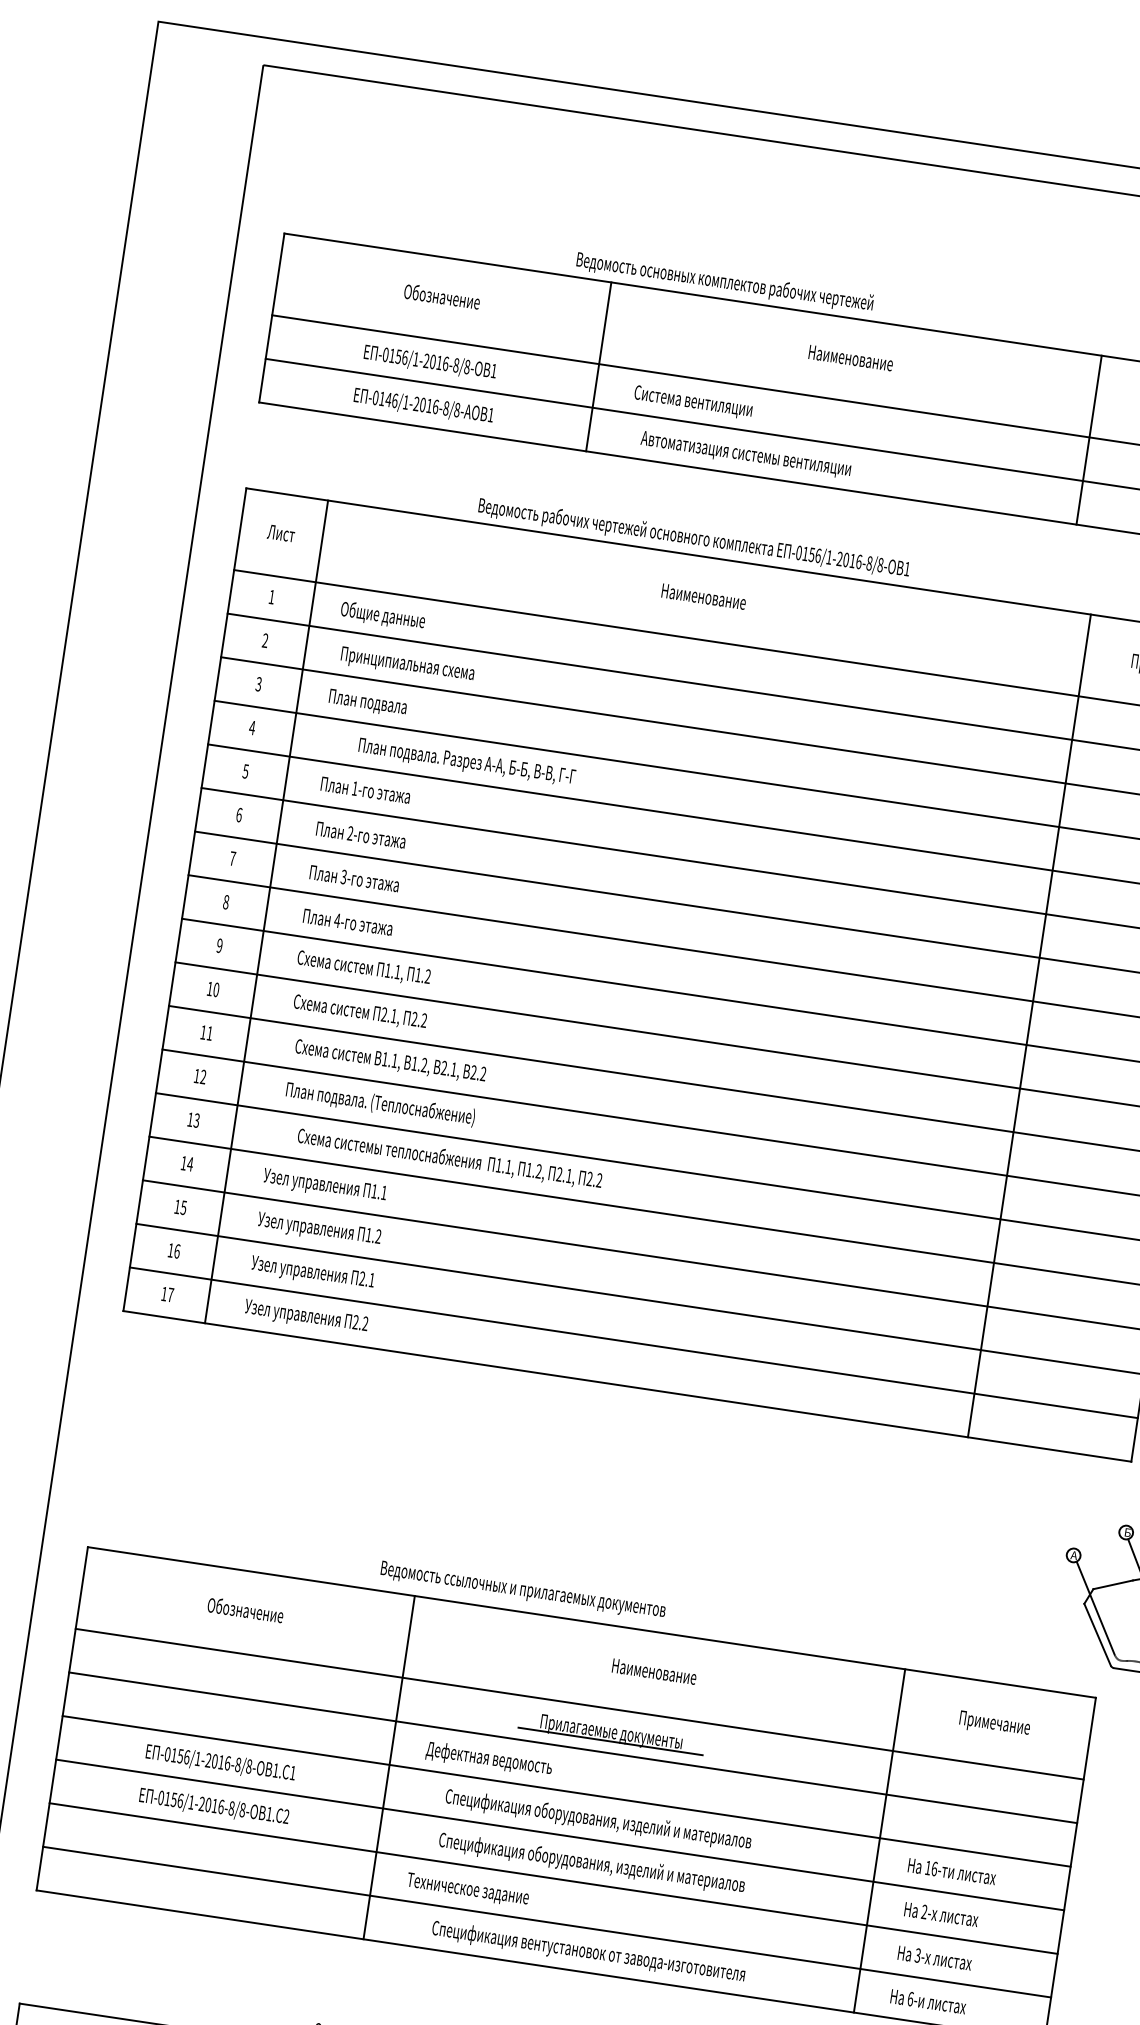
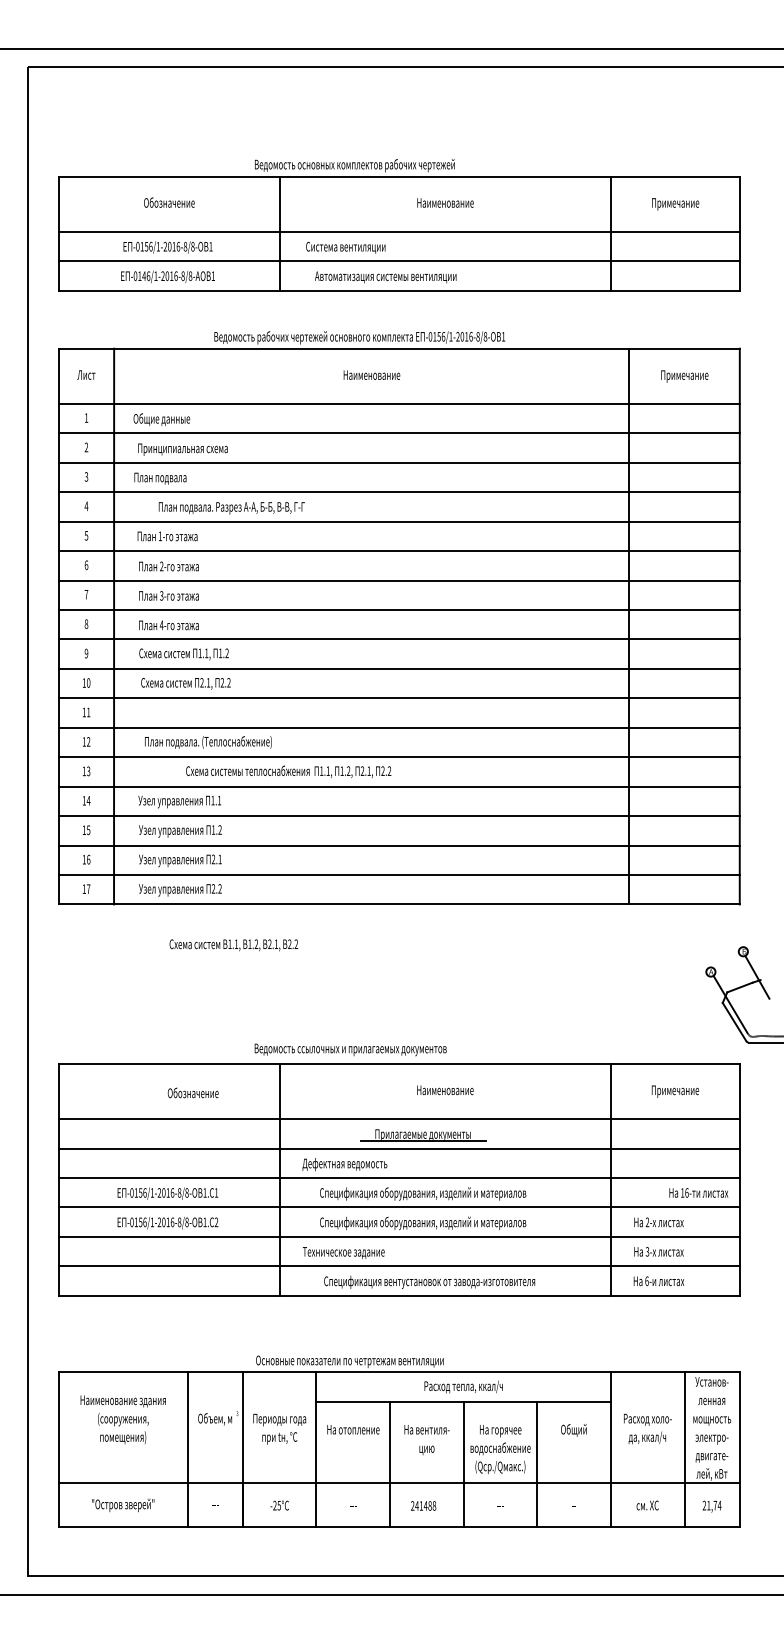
text: (390, 1061) -> (233, 945), moved
text: (449, 1158) -> (288, 771), moved
text: (244, 1609) -> (192, 1092), moved
text: (951, 1870) -> (698, 1192), moved

